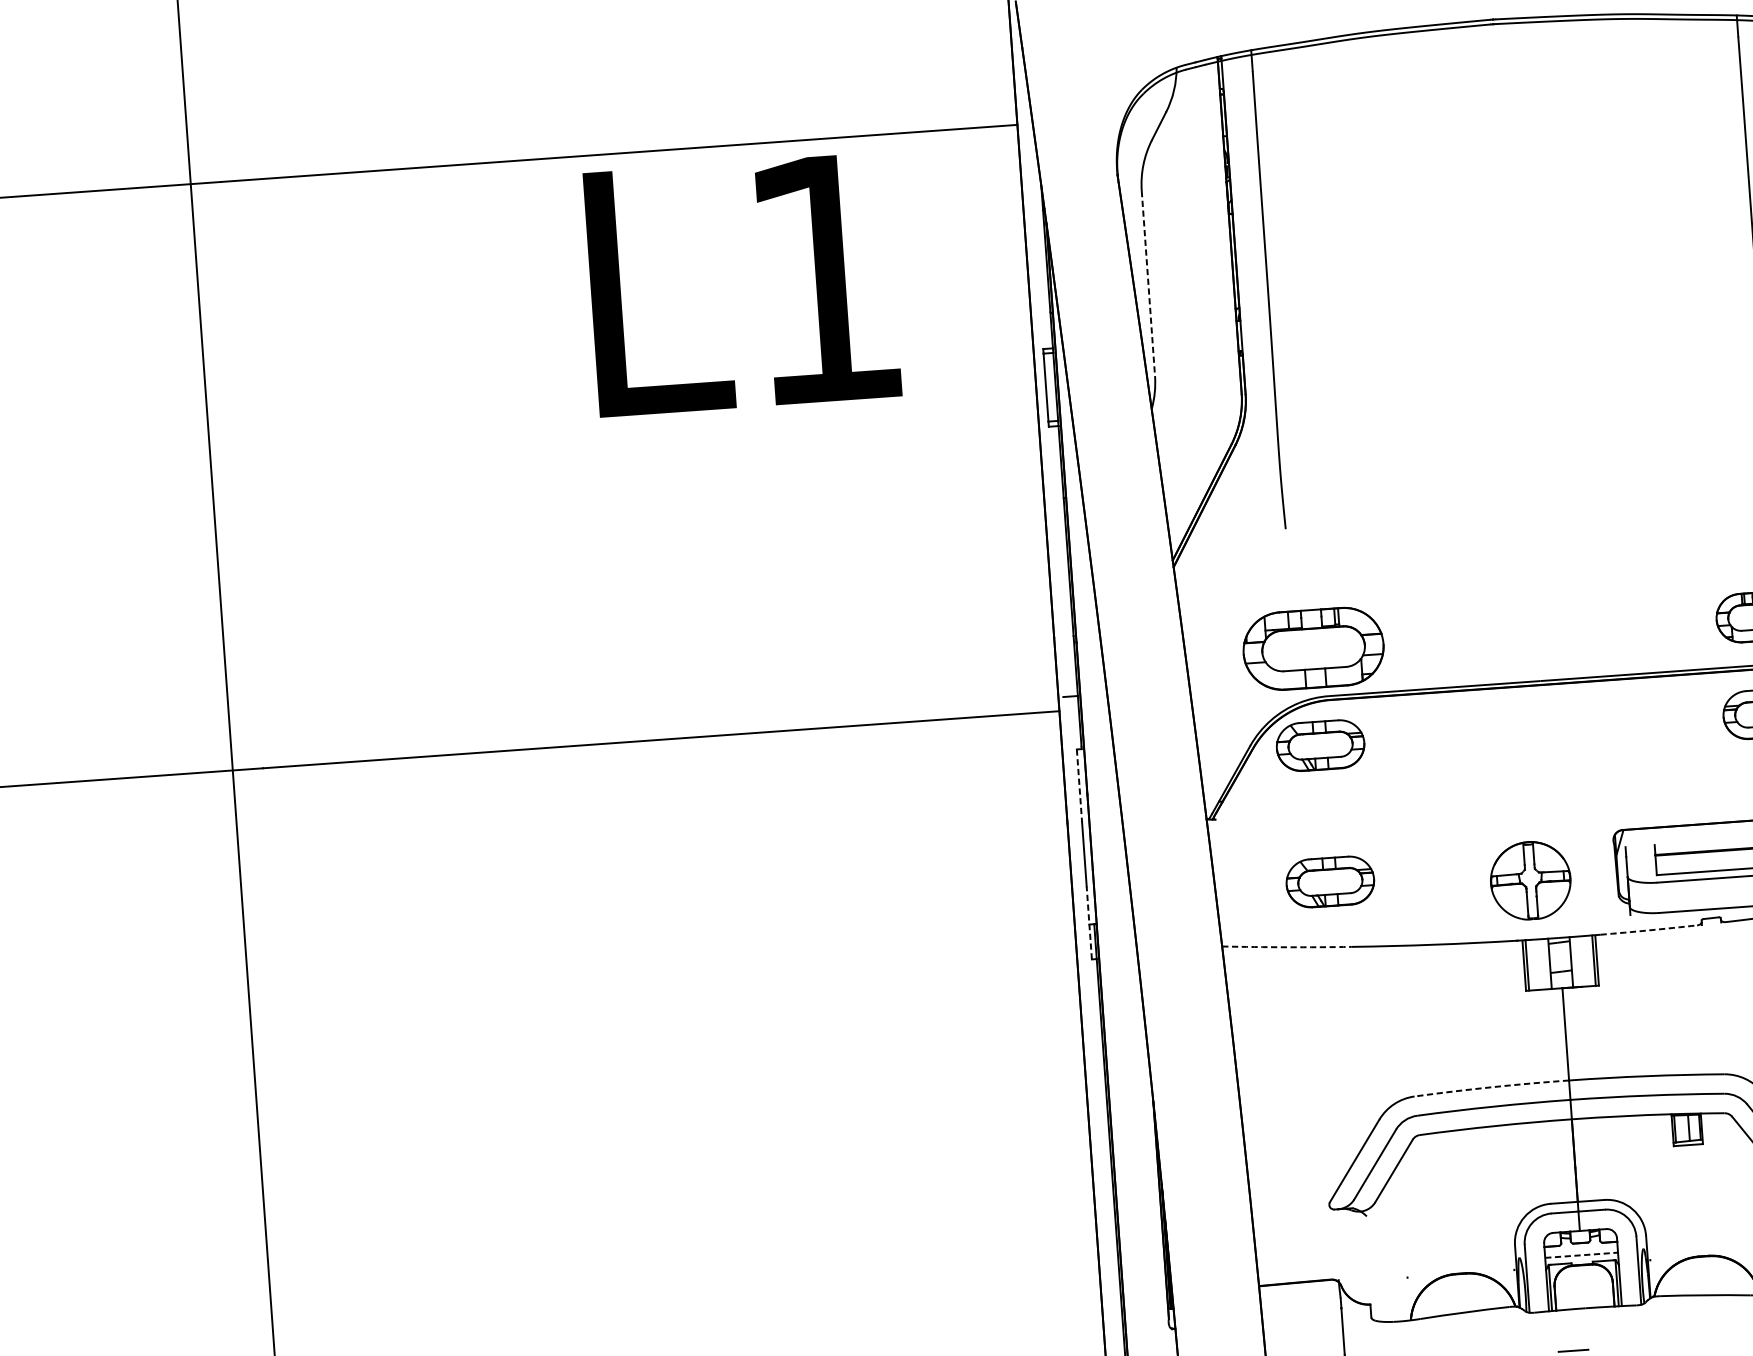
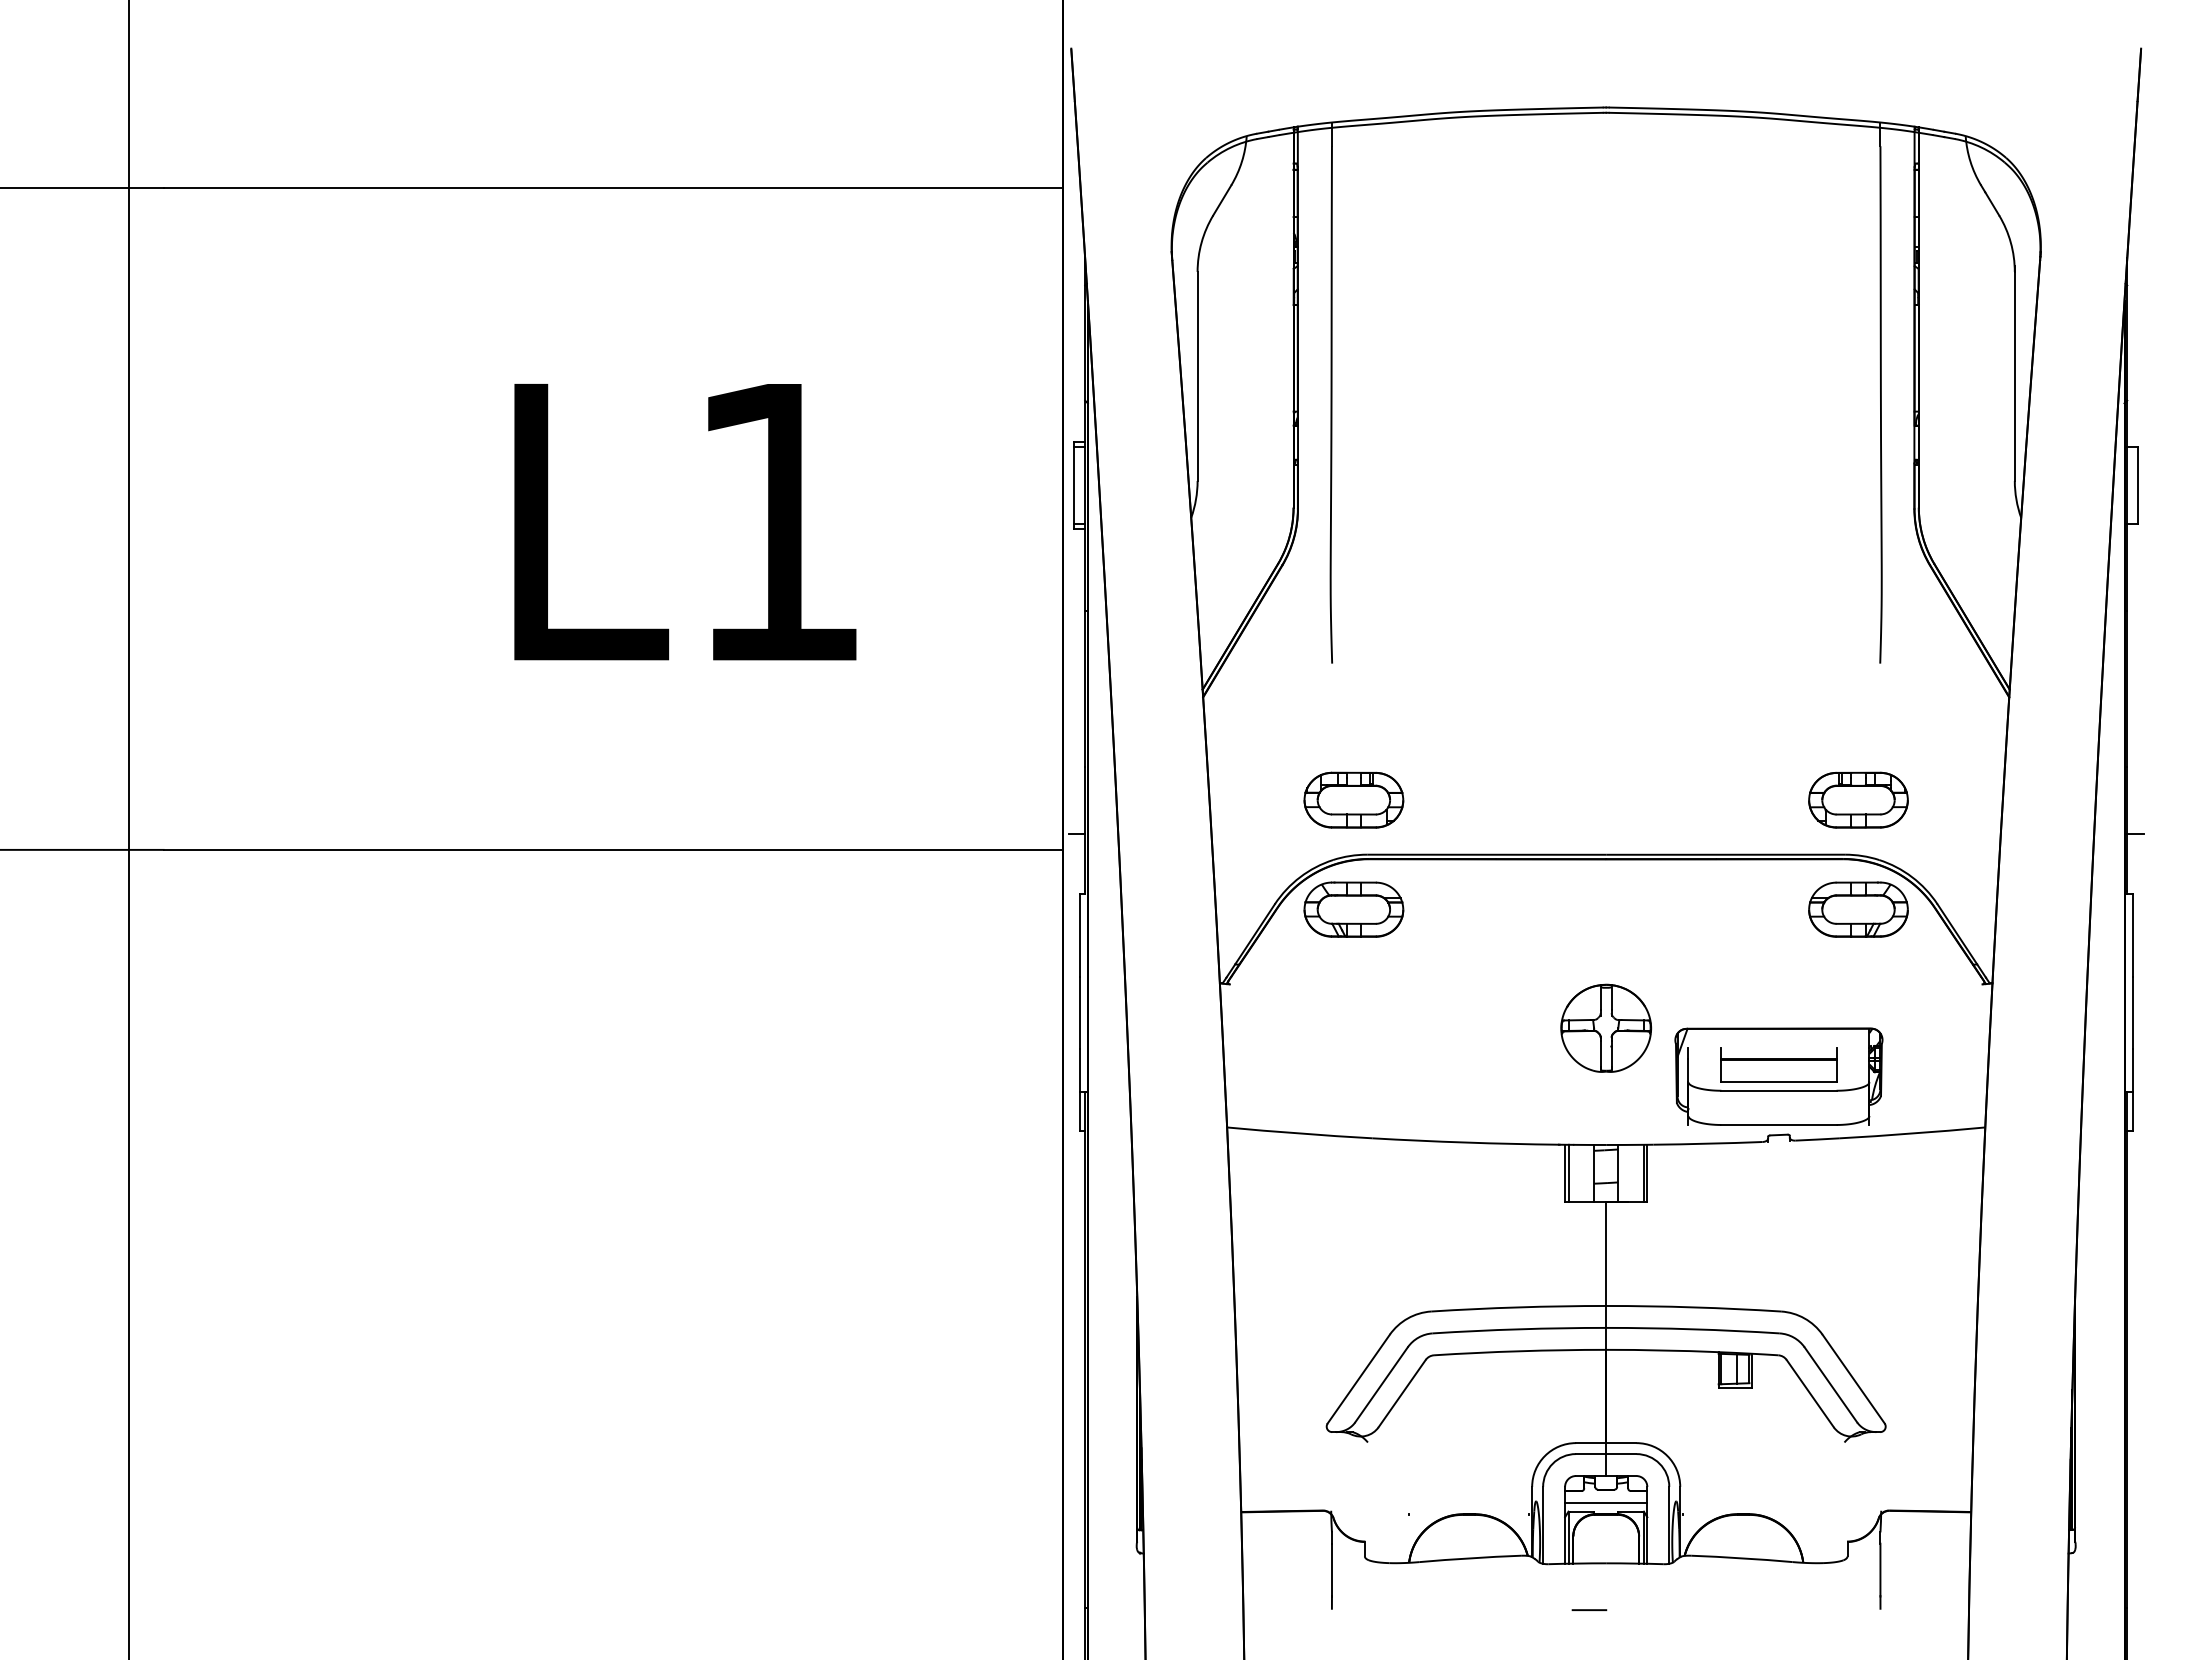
line: (1148, 283) -> (1197, 376), dashed -> solid
text: (742, 285) -> (685, 522), moved
part: (1313, 648) -> (1353, 799), size x0.62
line: (1079, 786) -> (1079, 936), dashed -> solid
part: (1530, 879) -> (1606, 1027), moved
part: (1329, 881) -> (1353, 1063), removed
line: (1089, 922) -> (1079, 1089), dashed -> solid
arc: (1649, 930) -> (1708, 1143), dashed -> solid
arc: (1286, 947) -> (1299, 1133), dashed -> solid
arc: (1491, 1087) -> (1518, 1307), dashed -> solid
line: (1581, 1255) -> (1606, 1503), dashed -> solid

